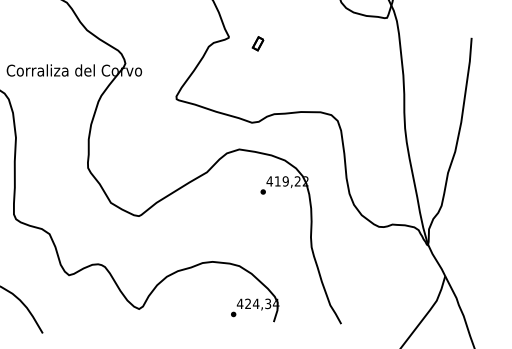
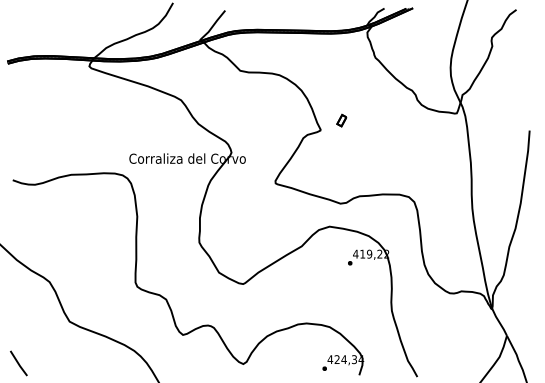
part: (257, 43) -> (341, 120), moved

